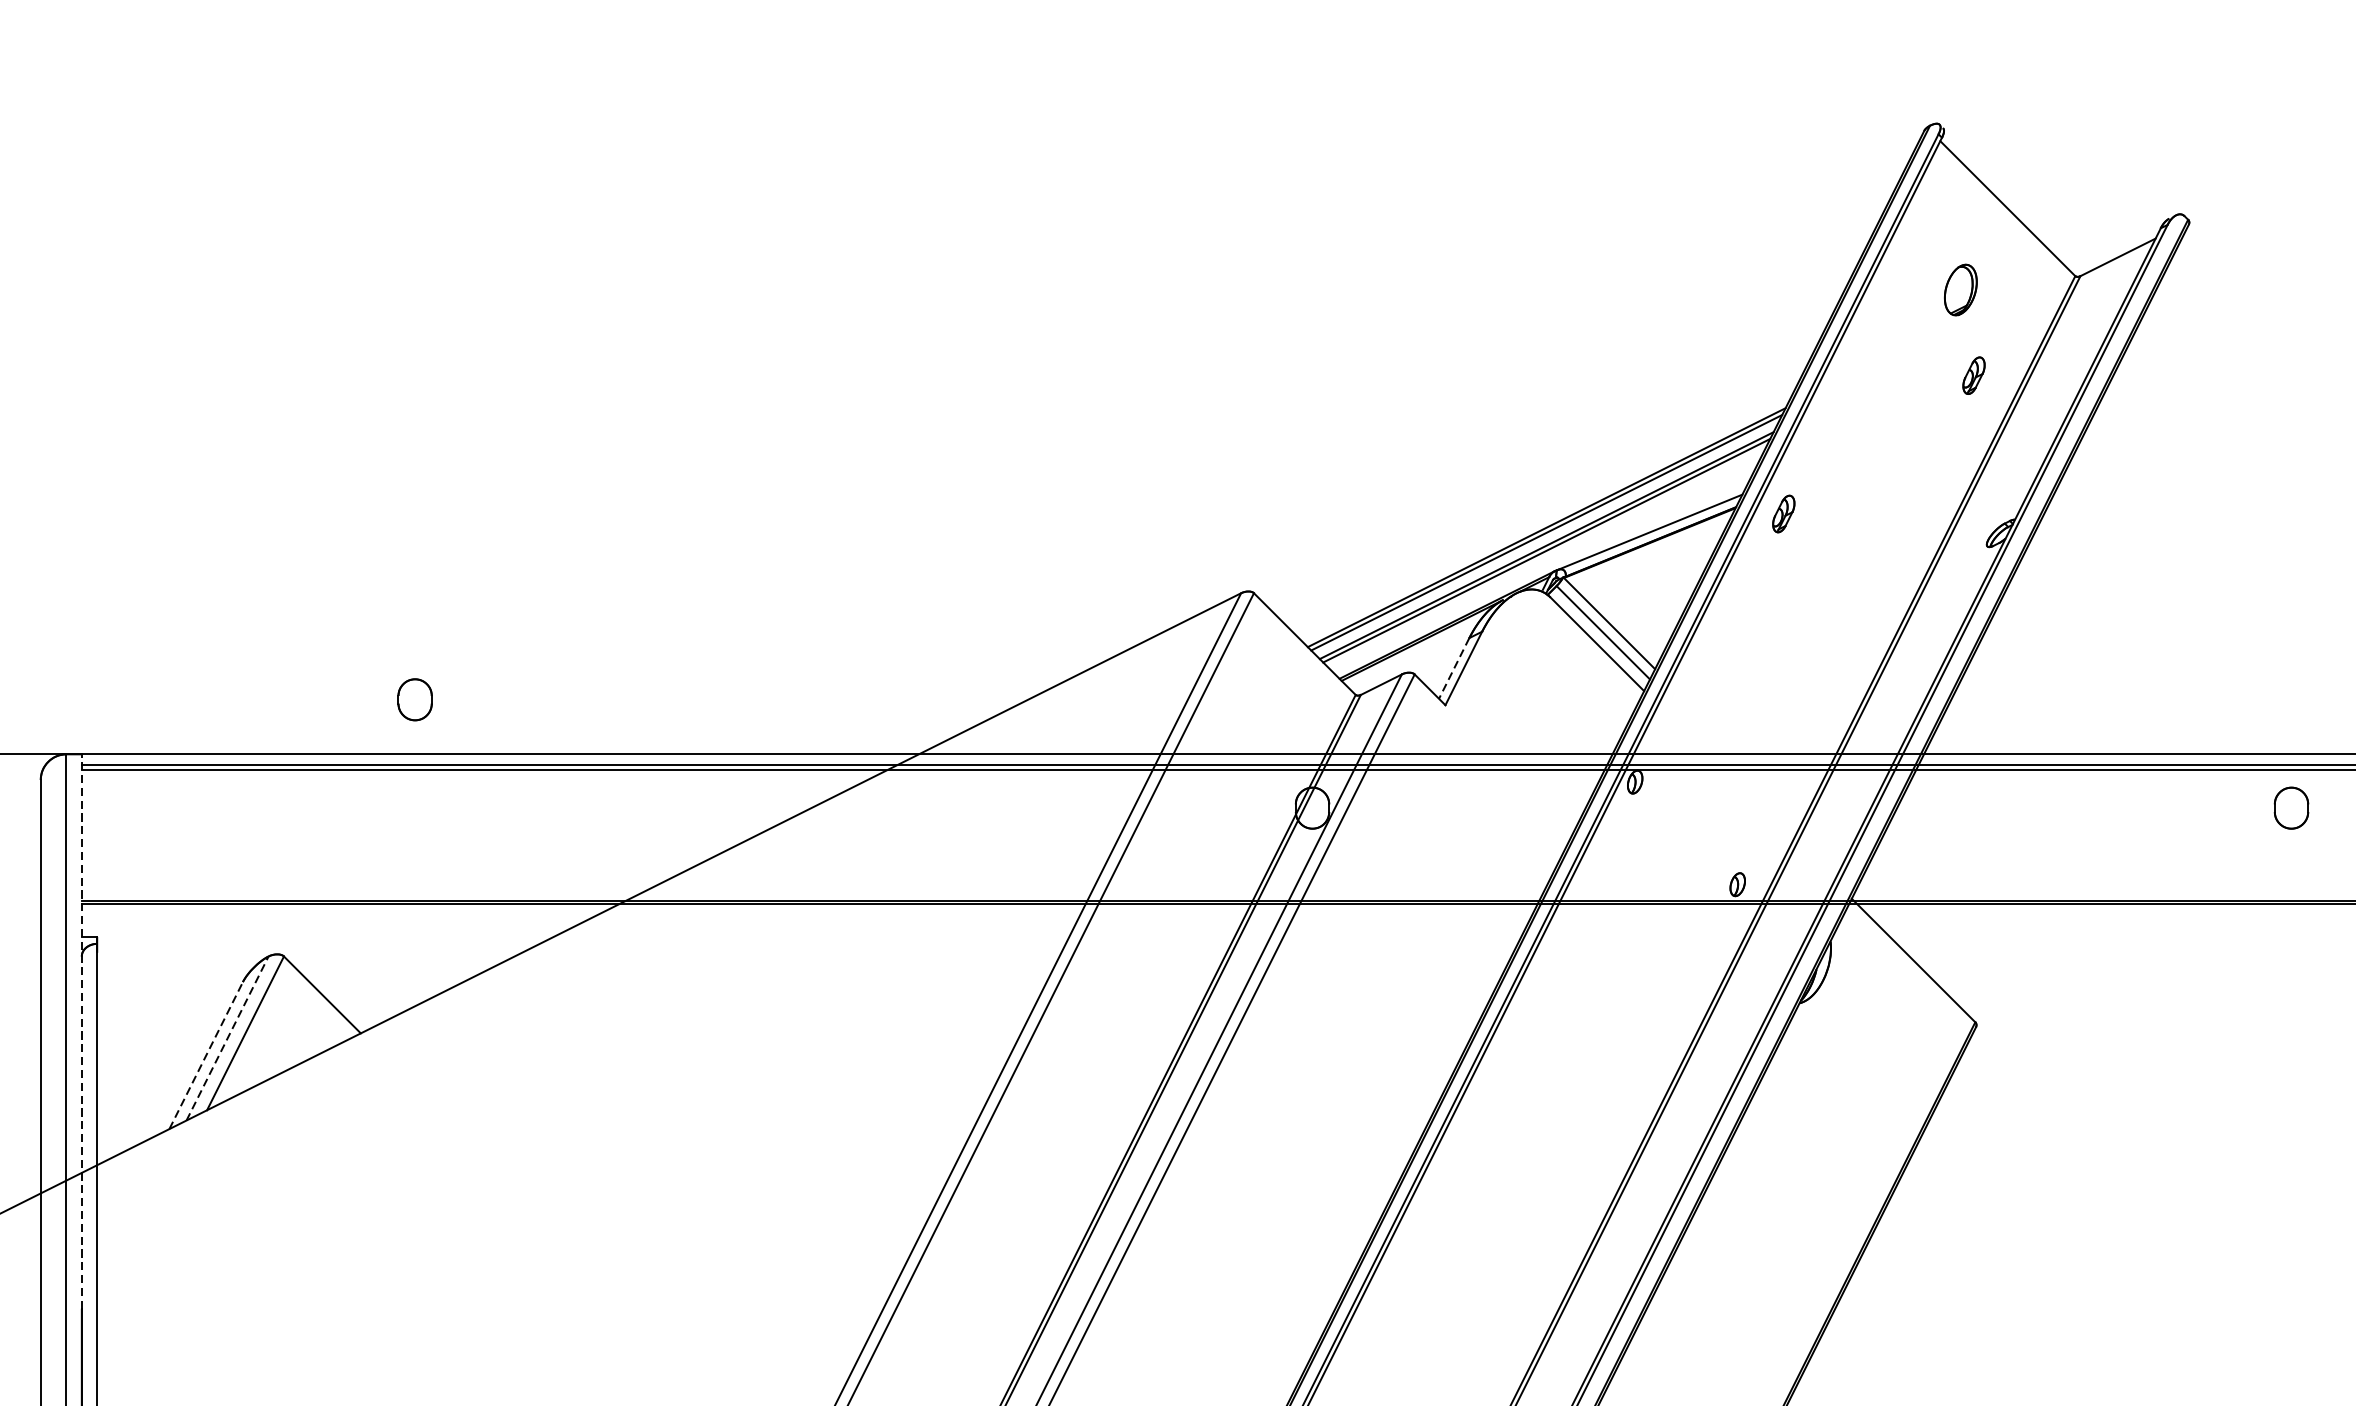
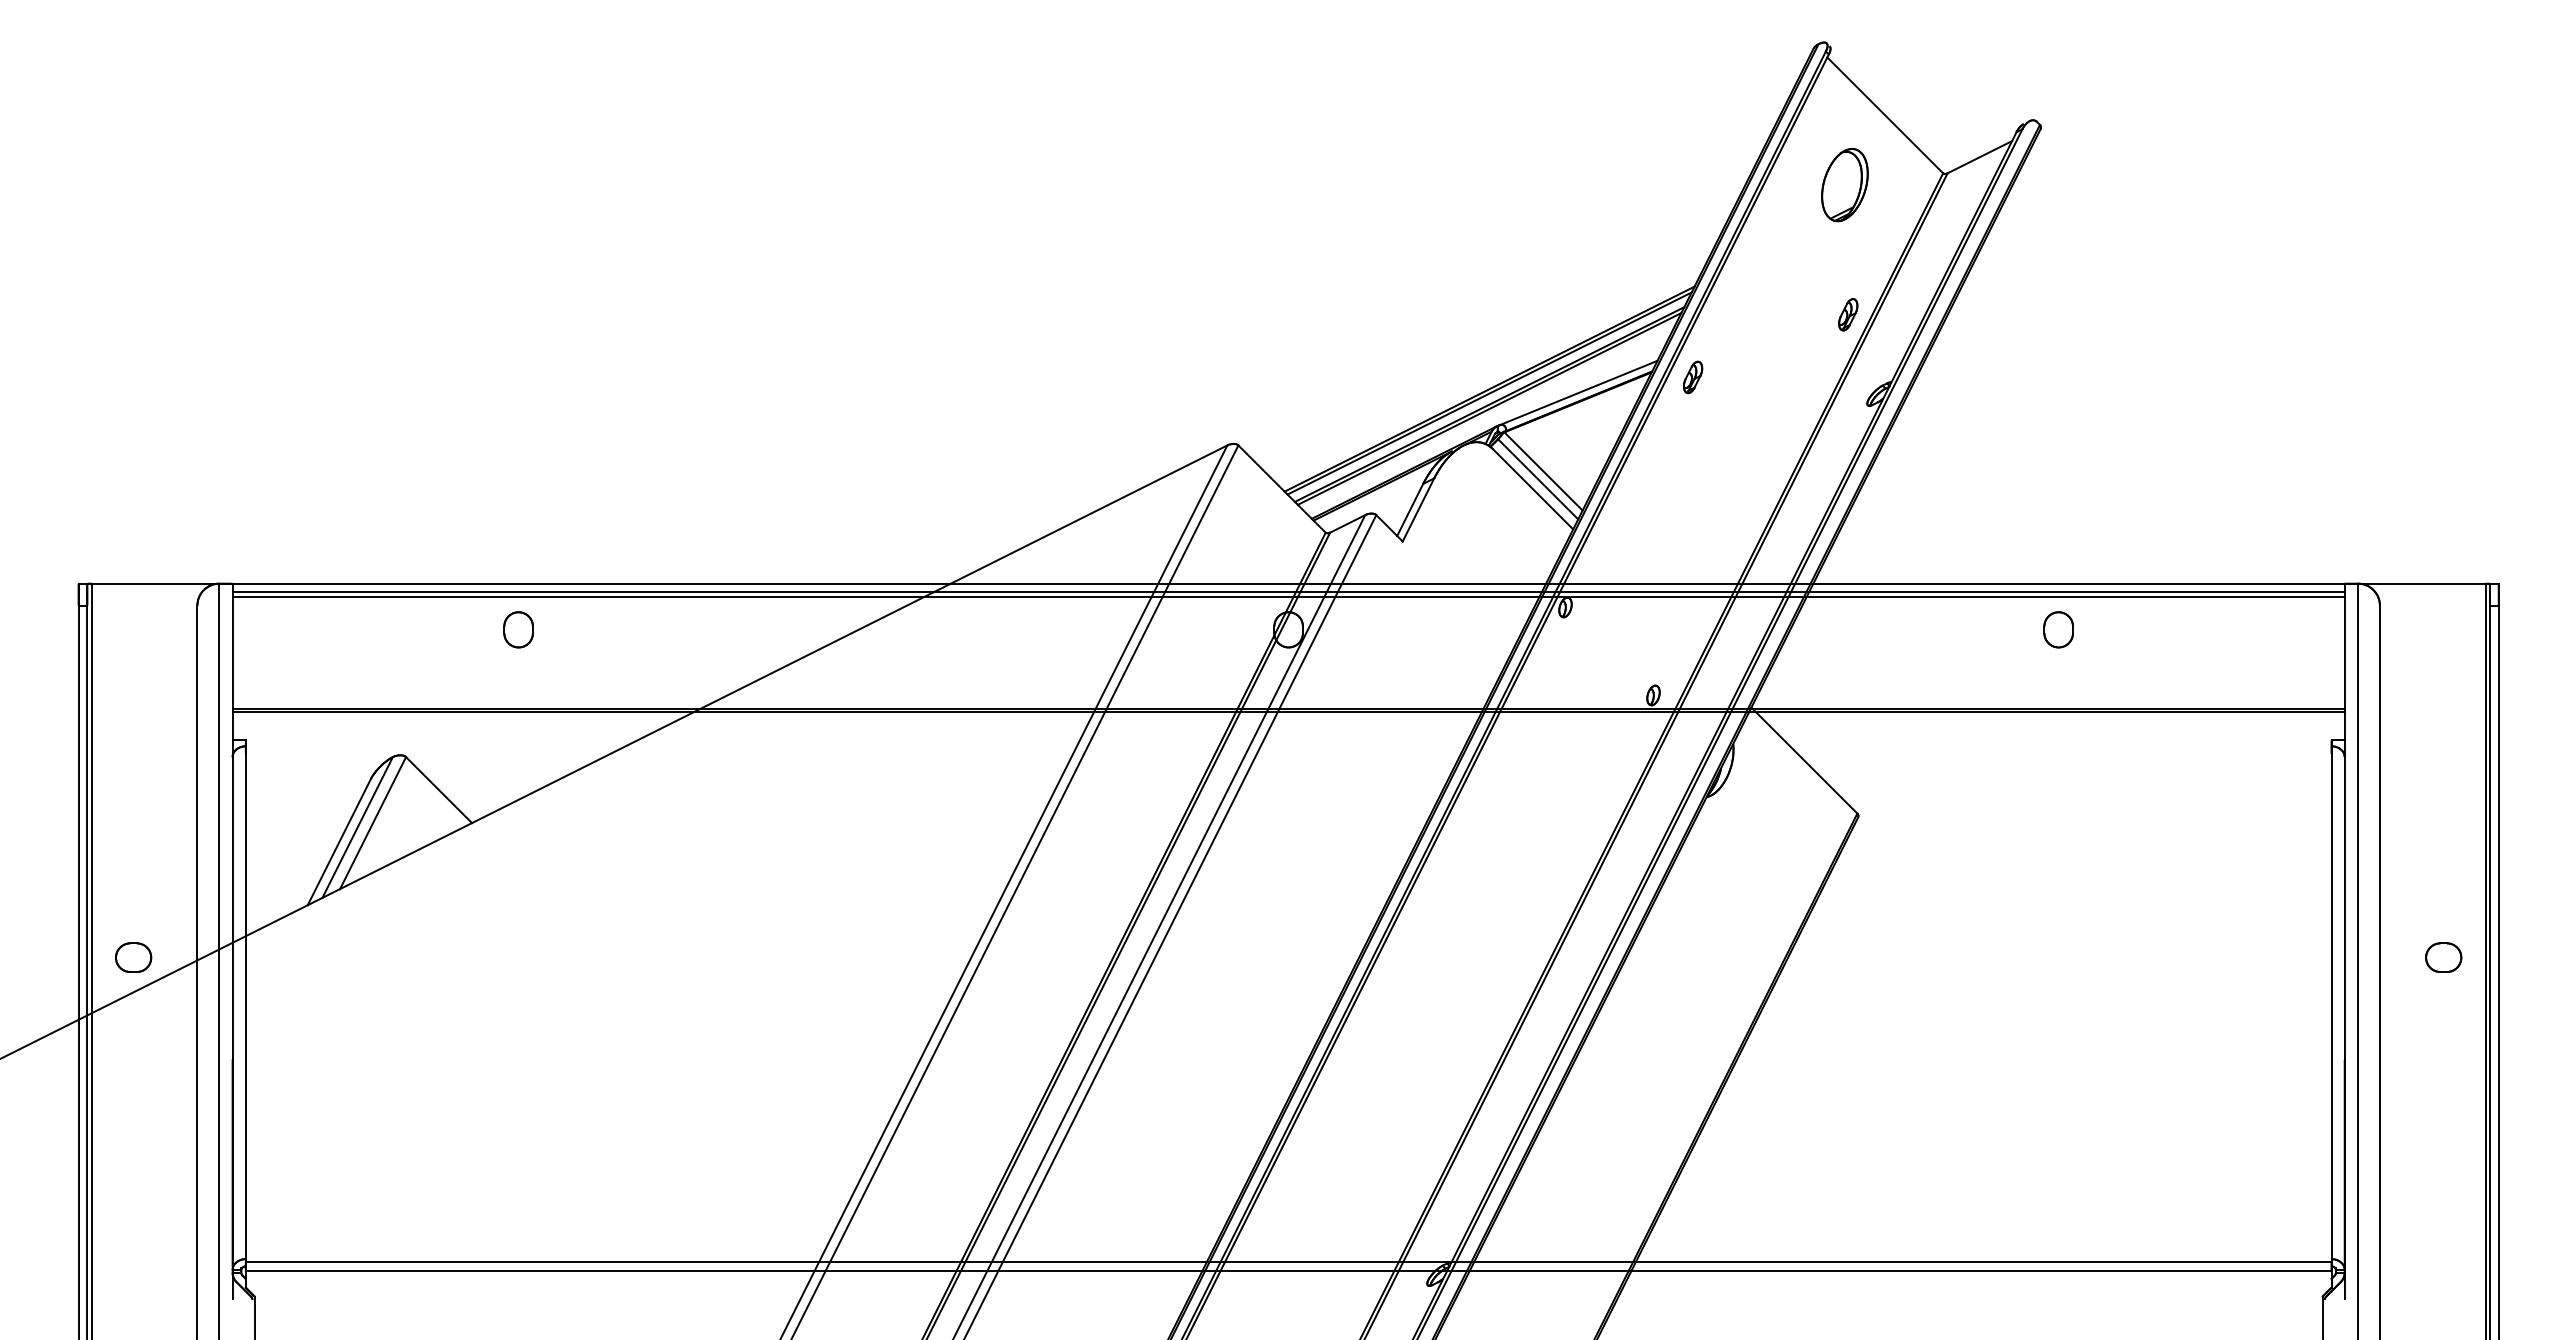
part: (1960, 290) -> (1844, 185), size x1.67
part: (1974, 375) -> (1848, 314), moved
line: (1454, 669) -> (1410, 510), dashed -> solid
part: (414, 699) -> (518, 629), moved
part: (2291, 807) -> (2058, 629), moved
line: (81, 1031) -> (232, 821), dashed -> solid
line: (227, 1038) -> (357, 827), dashed -> solid
line: (206, 1055) -> (339, 842), dashed -> solid

